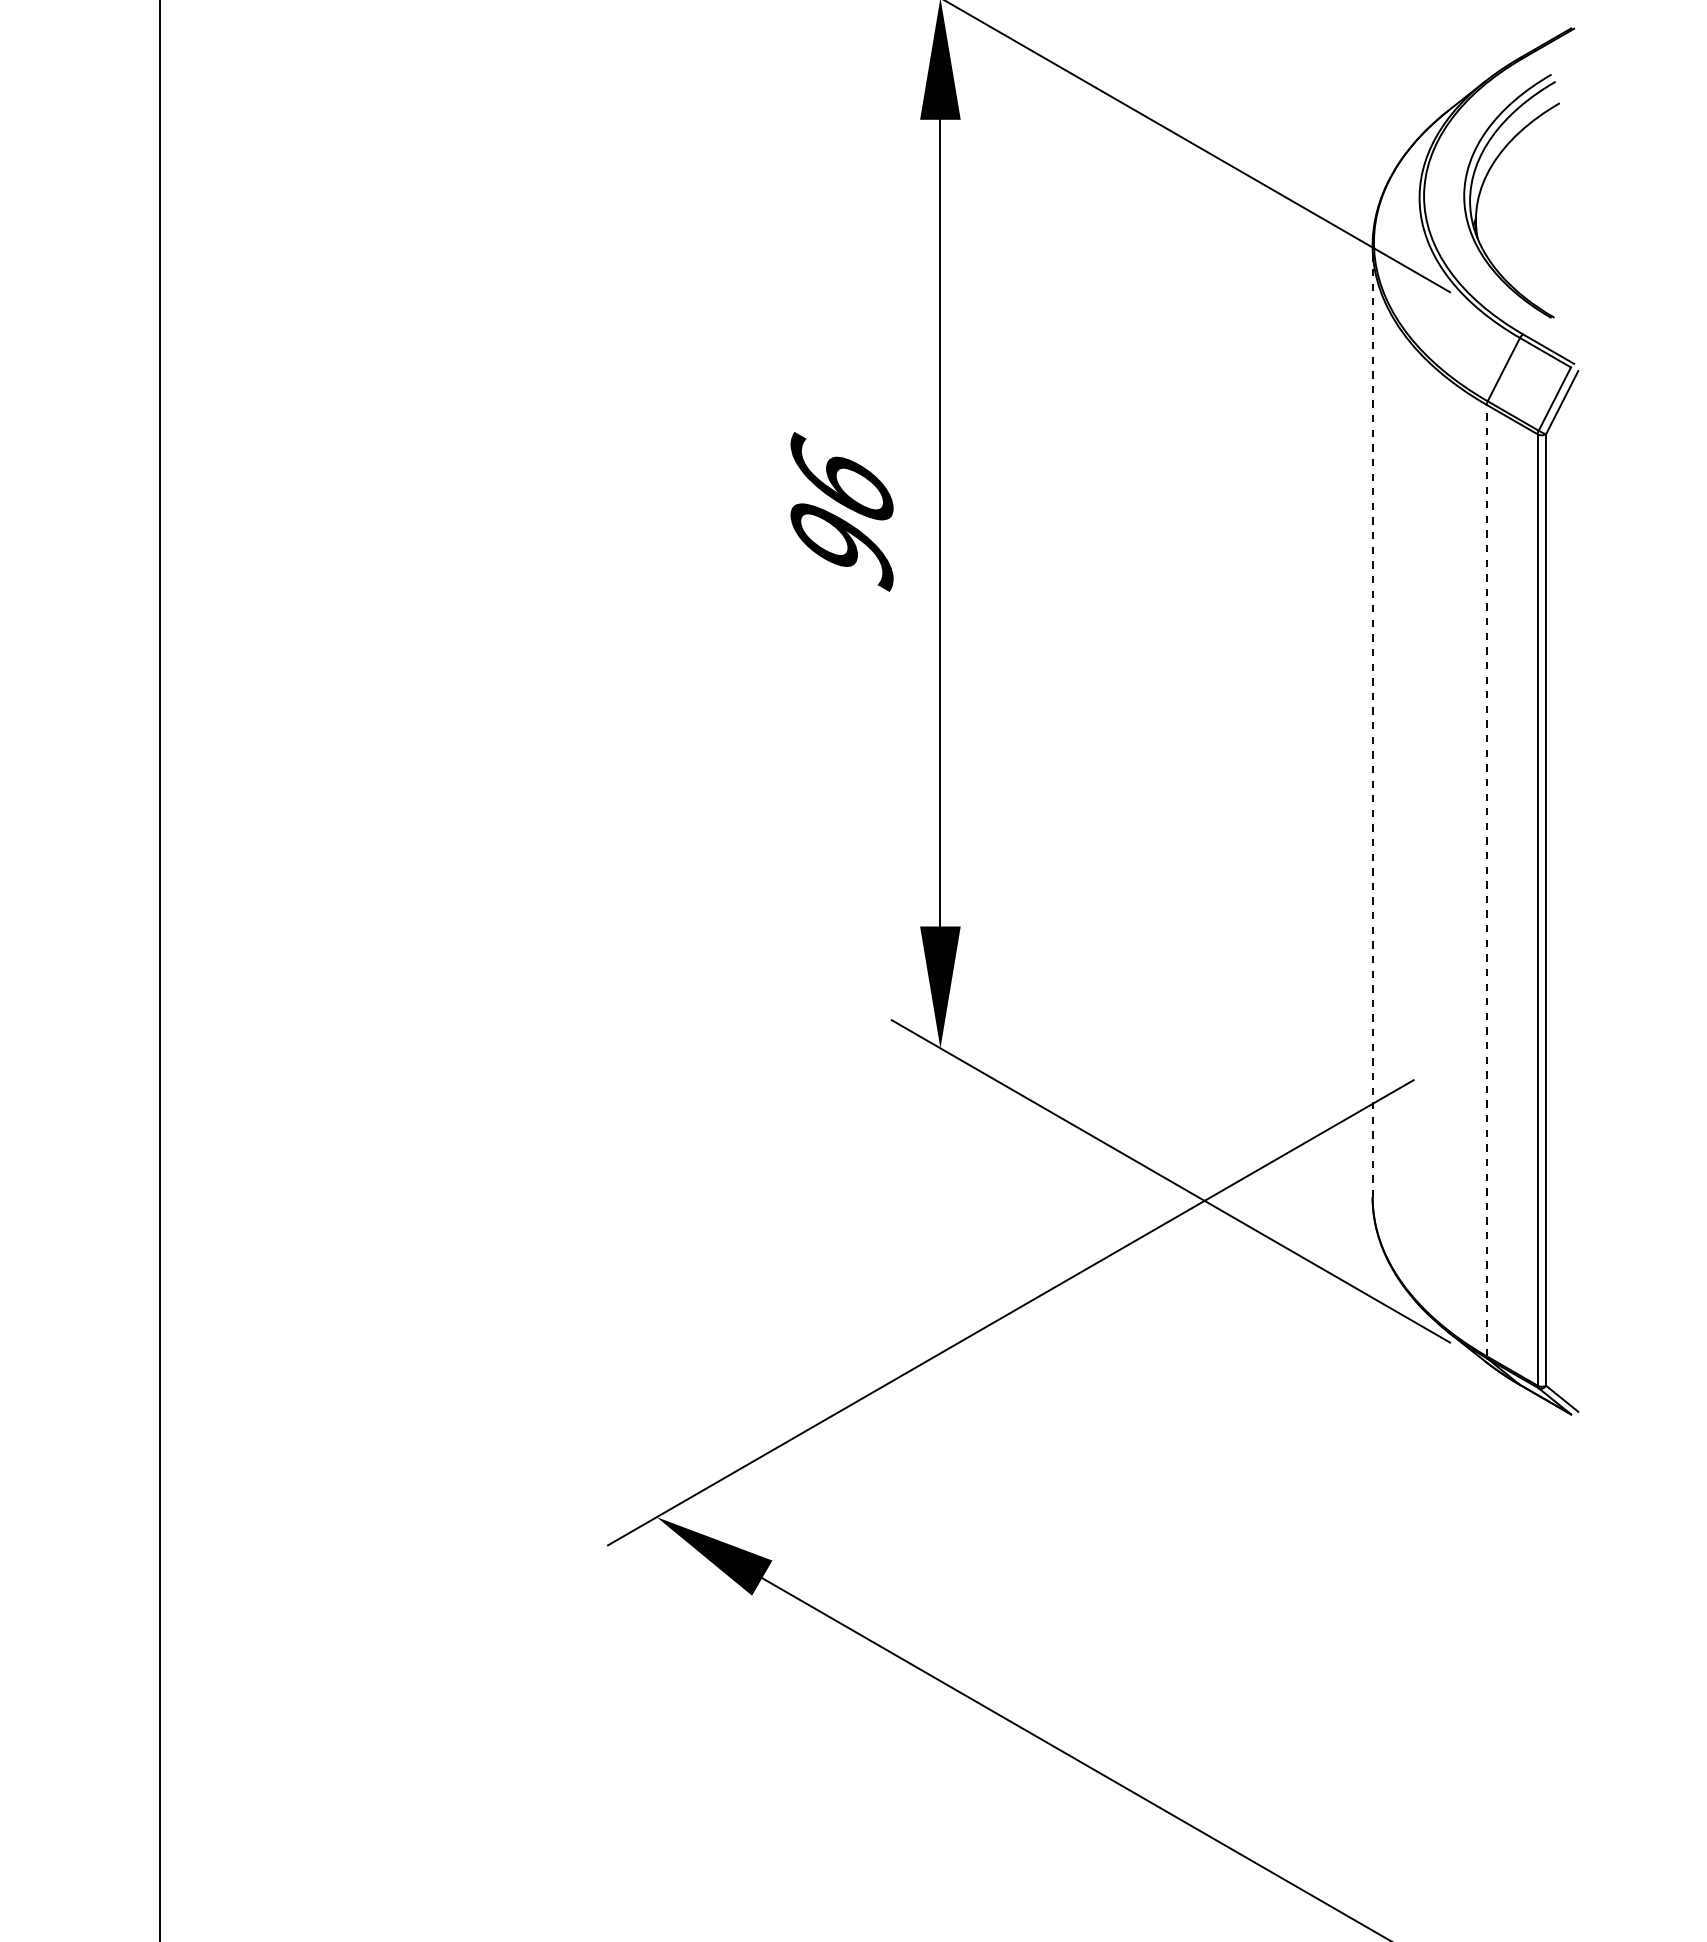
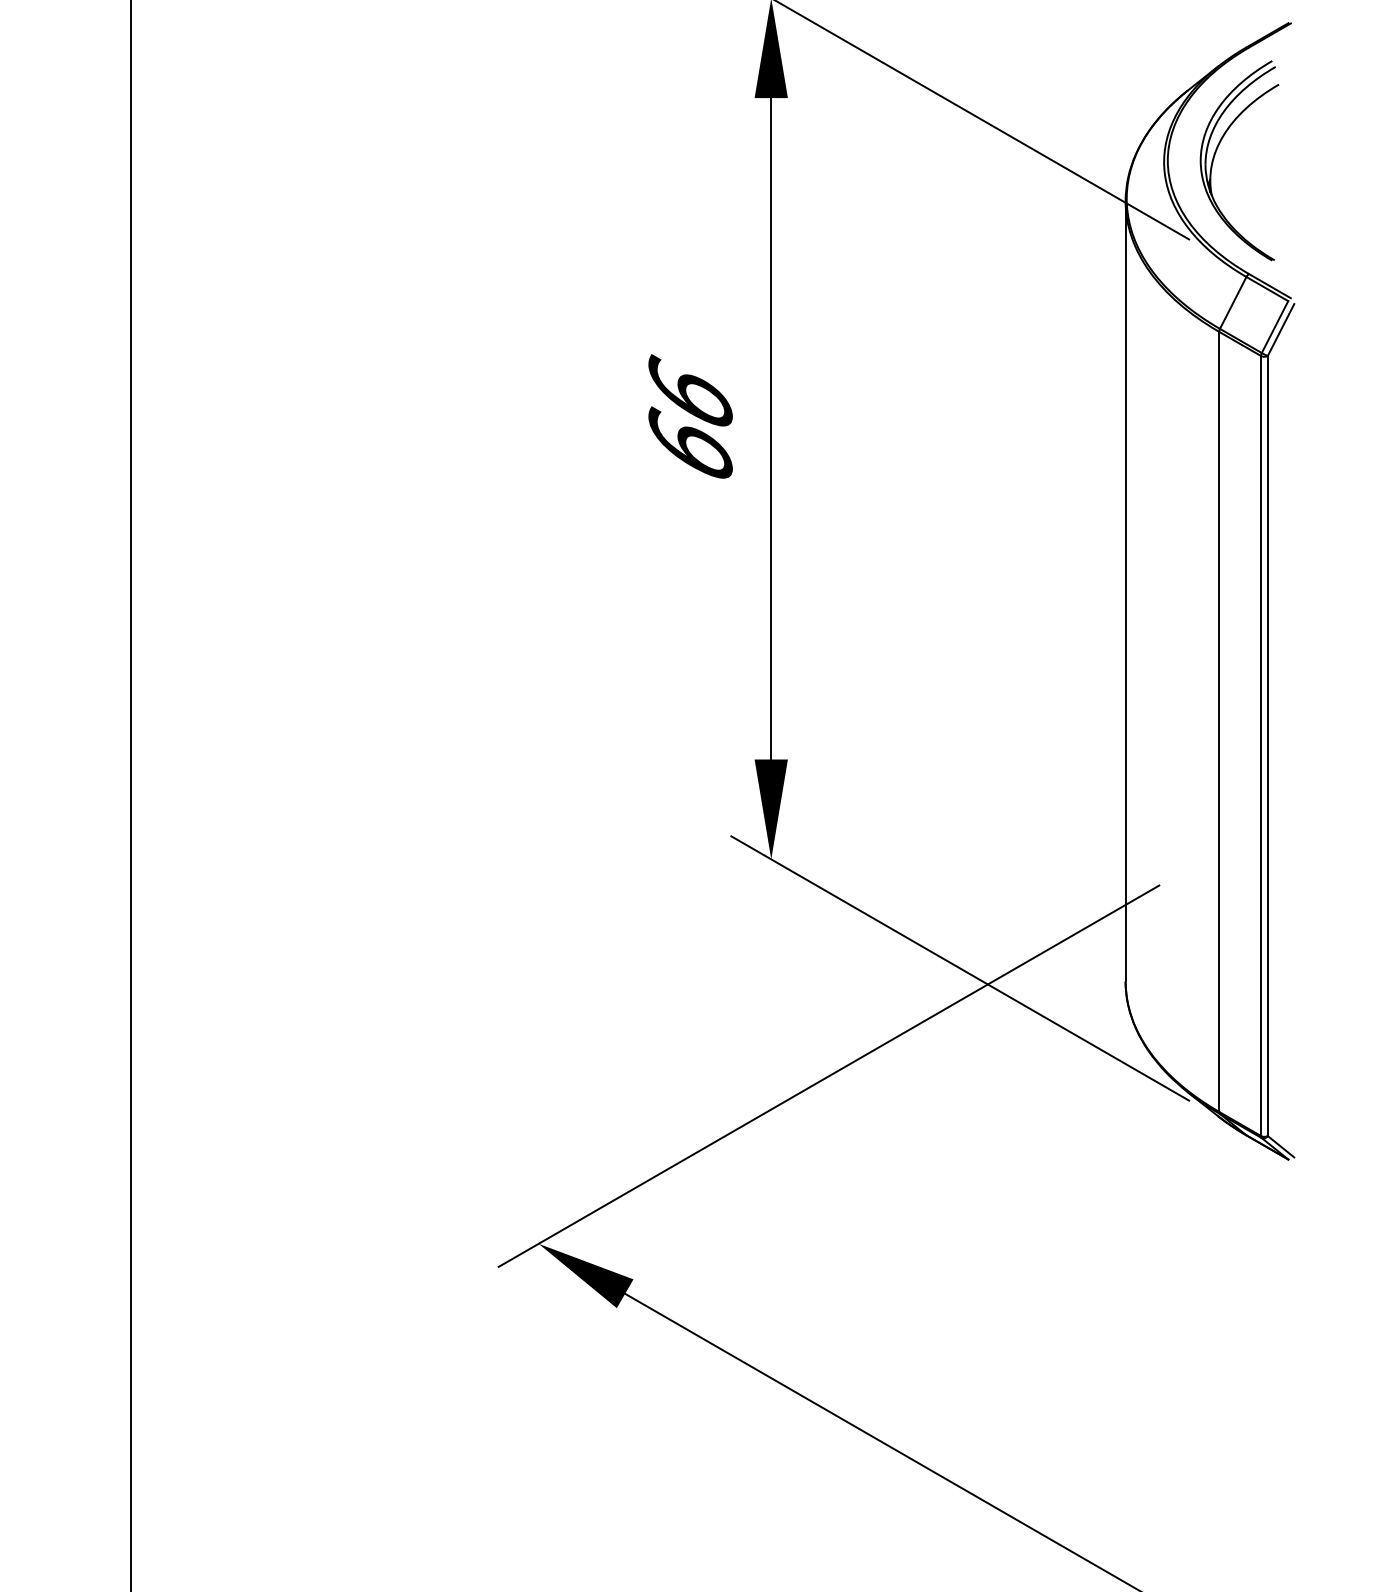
text: (841, 543) -> (690, 445), 96 -> 66
line: (1372, 721) -> (1125, 591), dashed -> solid
line: (1486, 880) -> (1218, 721), dashed -> solid

